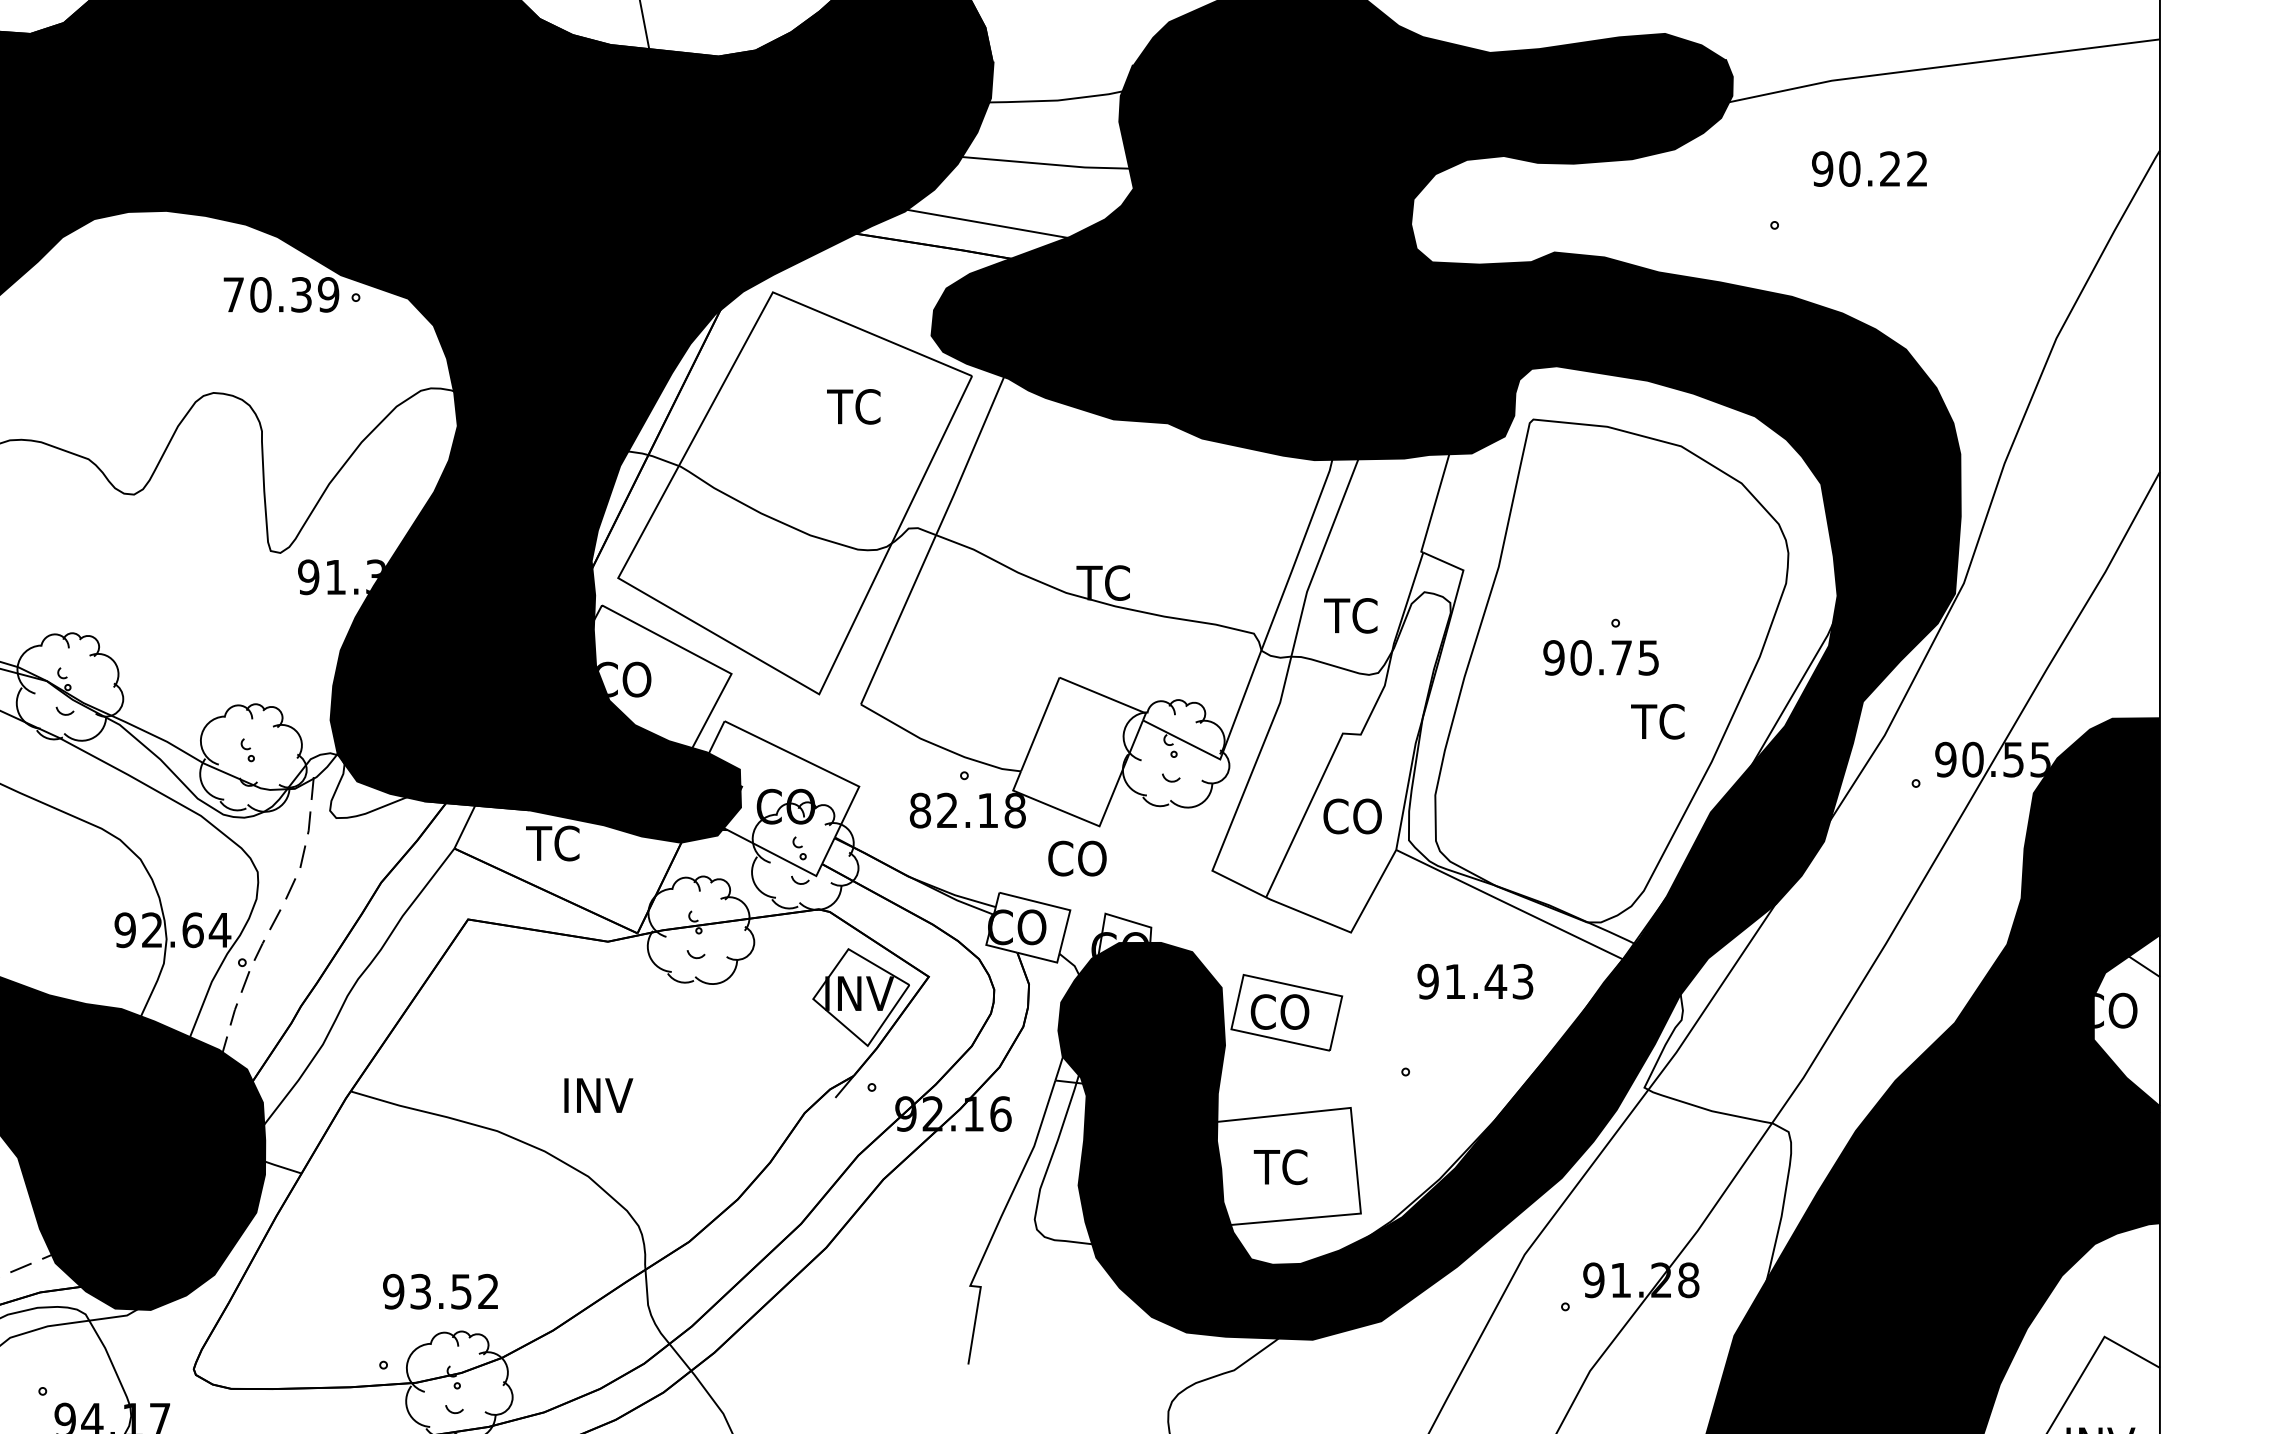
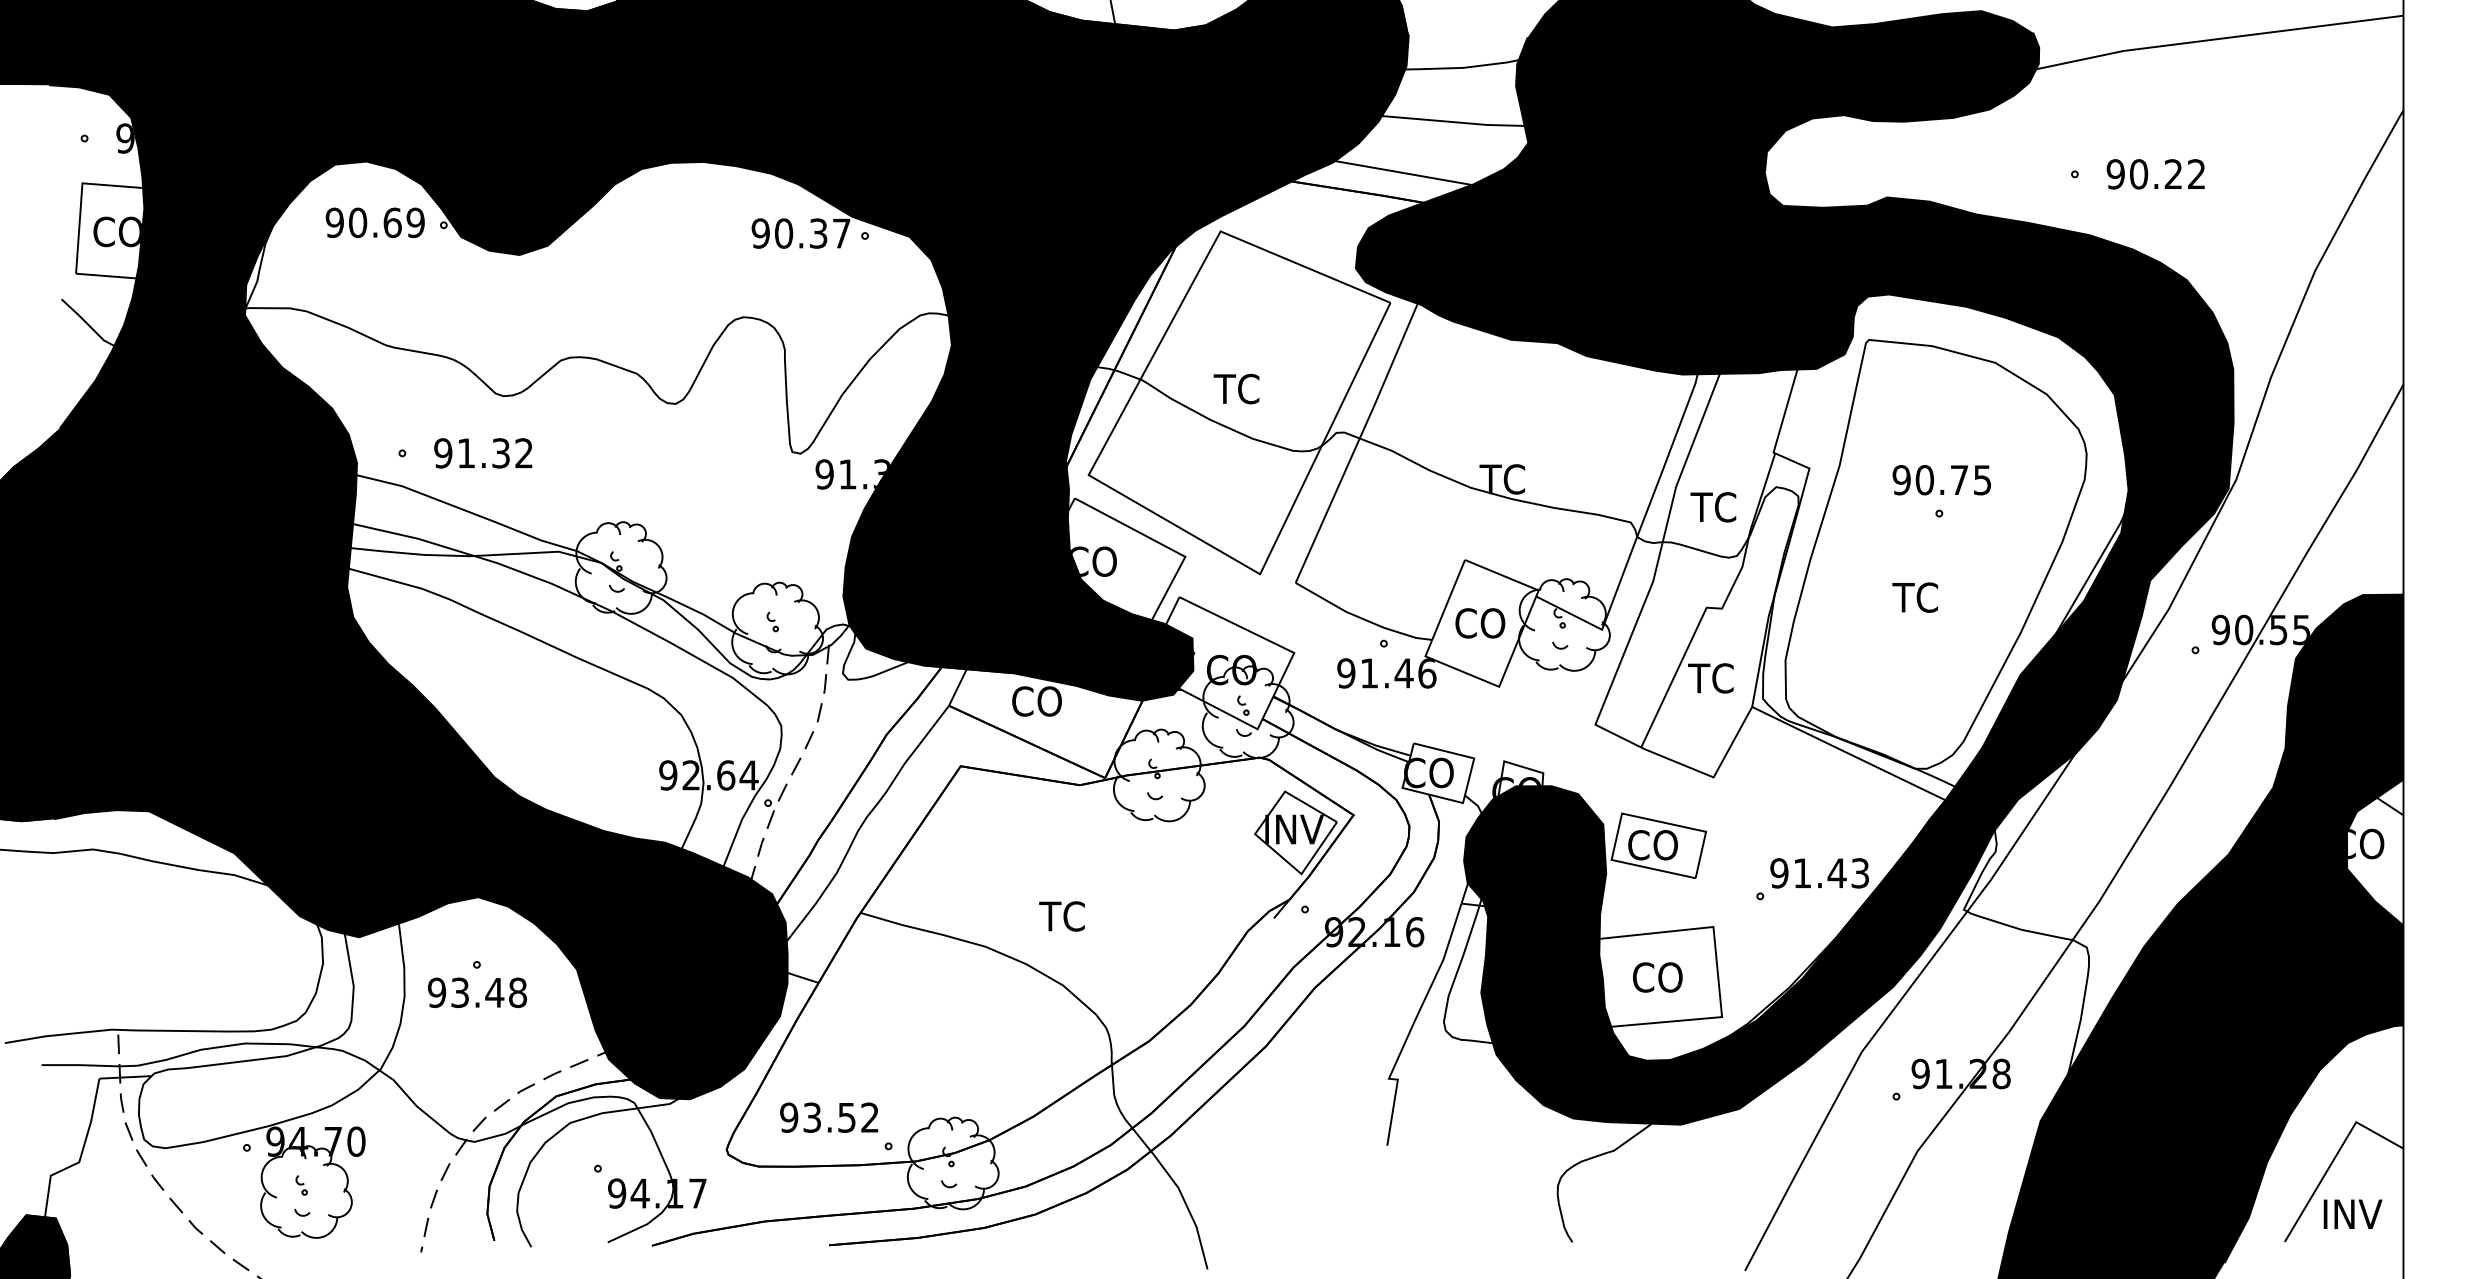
text: (1869, 169) -> (2155, 174), moved
text: (280, 294) -> (800, 233), 70.39 -> 90.37
text: (853, 406) -> (1236, 388), moved
text: (1600, 658) -> (1941, 480), moved
text: (1656, 721) -> (1914, 597), moved
text: (967, 810) -> (1386, 673), 82.18 -> 91.46
text: (1350, 816) -> (1713, 678), CO -> TC
text: (555, 843) -> (1035, 701), TC -> CO
text: (1077, 858) -> (1480, 623), moved
text: (1475, 981) -> (1819, 873), moved
text: (596, 1095) -> (1070, 916), INV -> TC
text: (1284, 1167) -> (1656, 977), TC -> CO
text: (440, 1291) -> (829, 1117), moved

